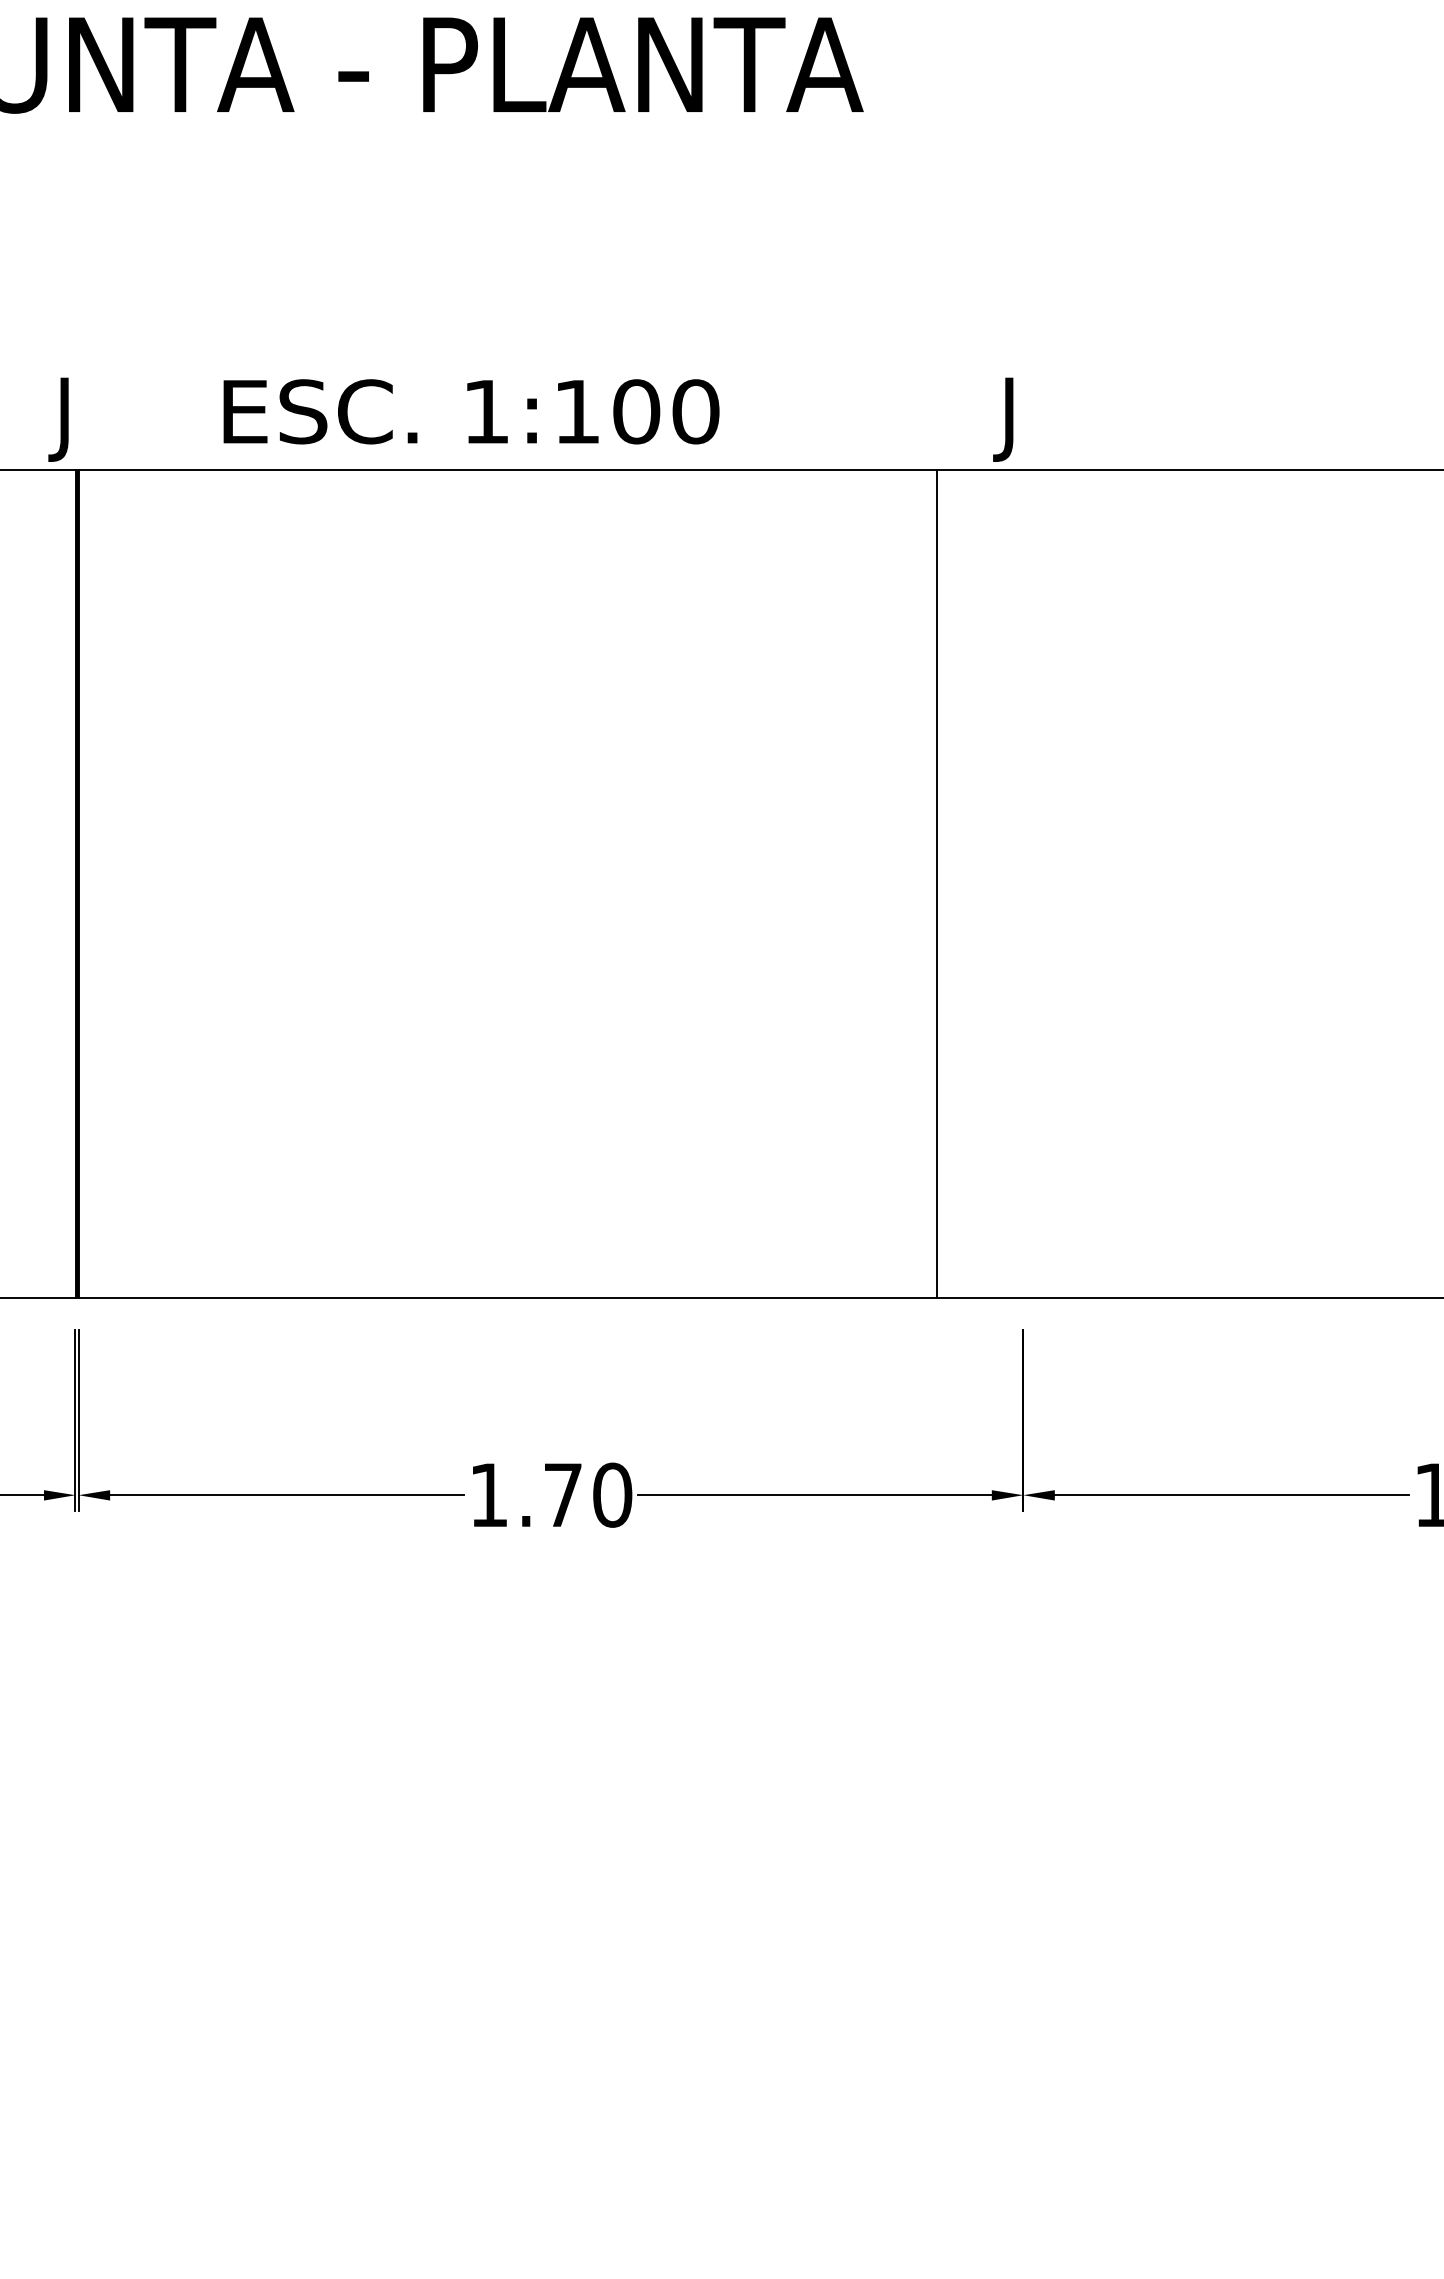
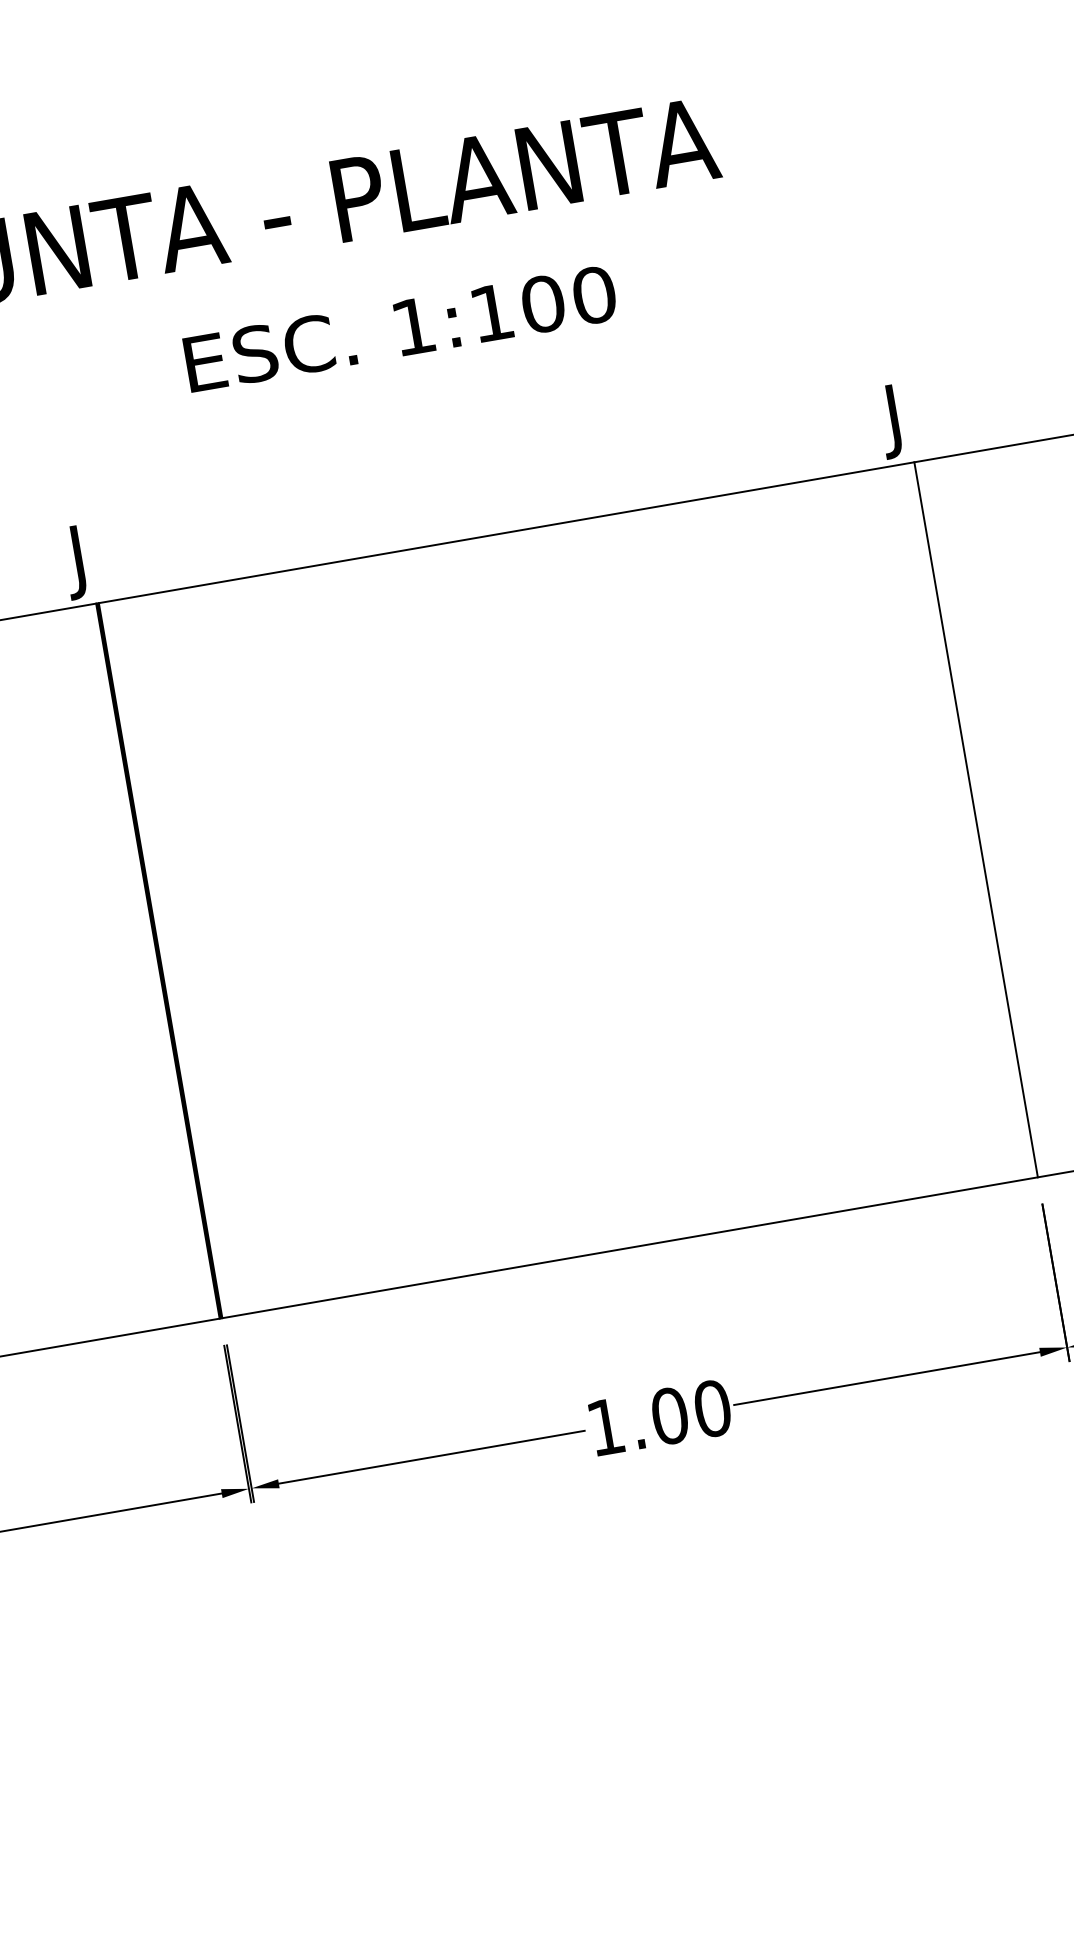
text: (471, 411) -> (400, 328), moved
line: (937, 883) -> (976, 819), moved
text: (562, 1494) -> (669, 1415), 1.70 -> 1.00

